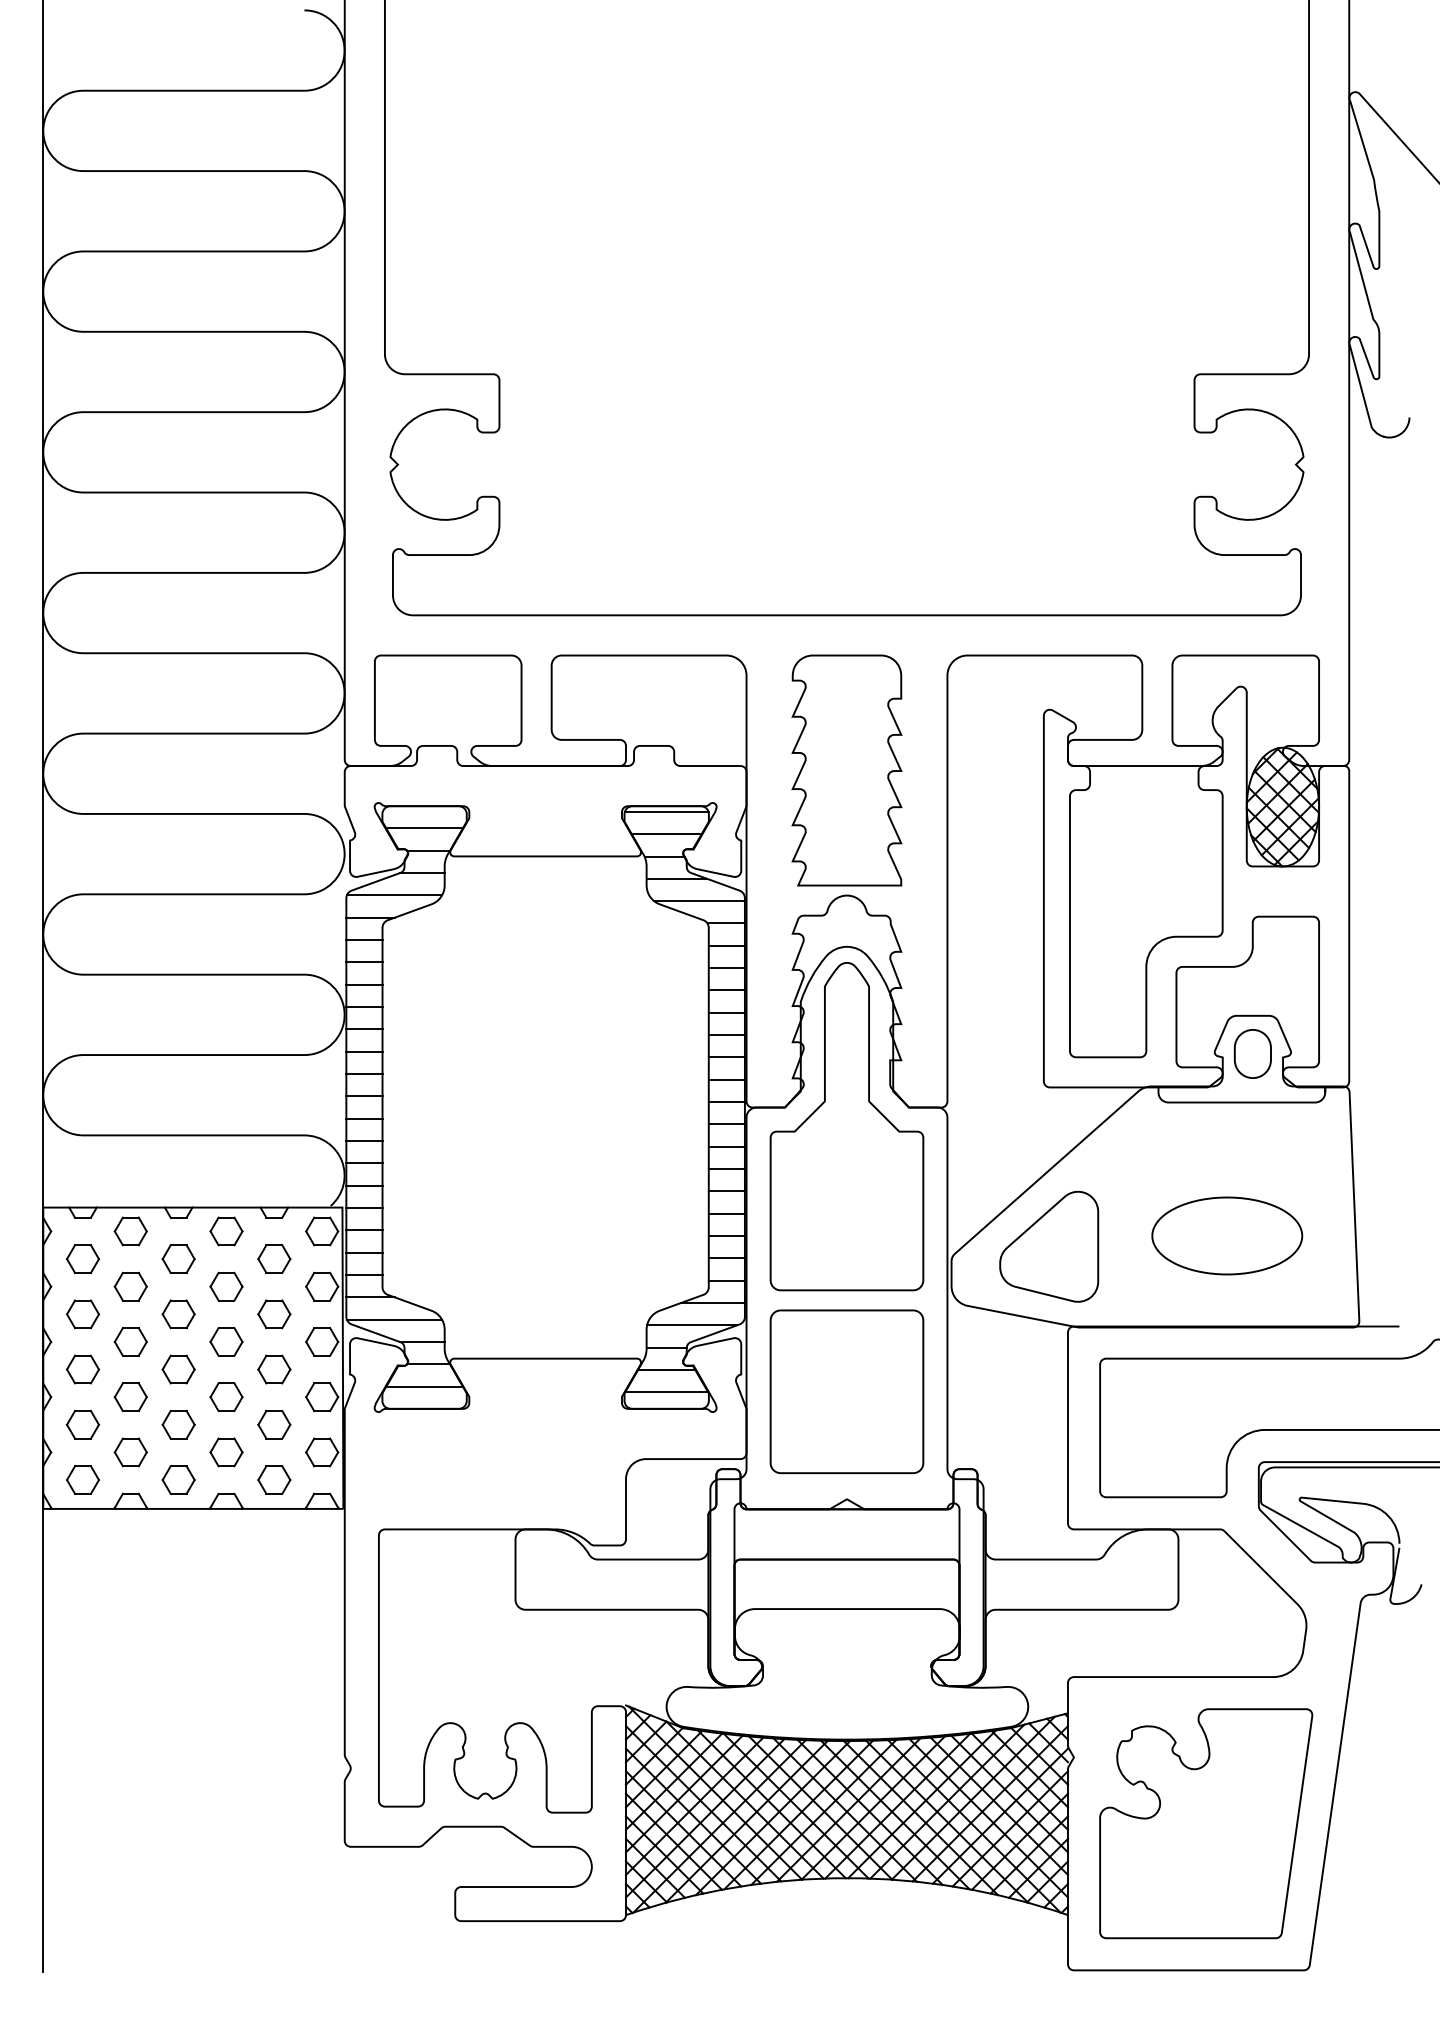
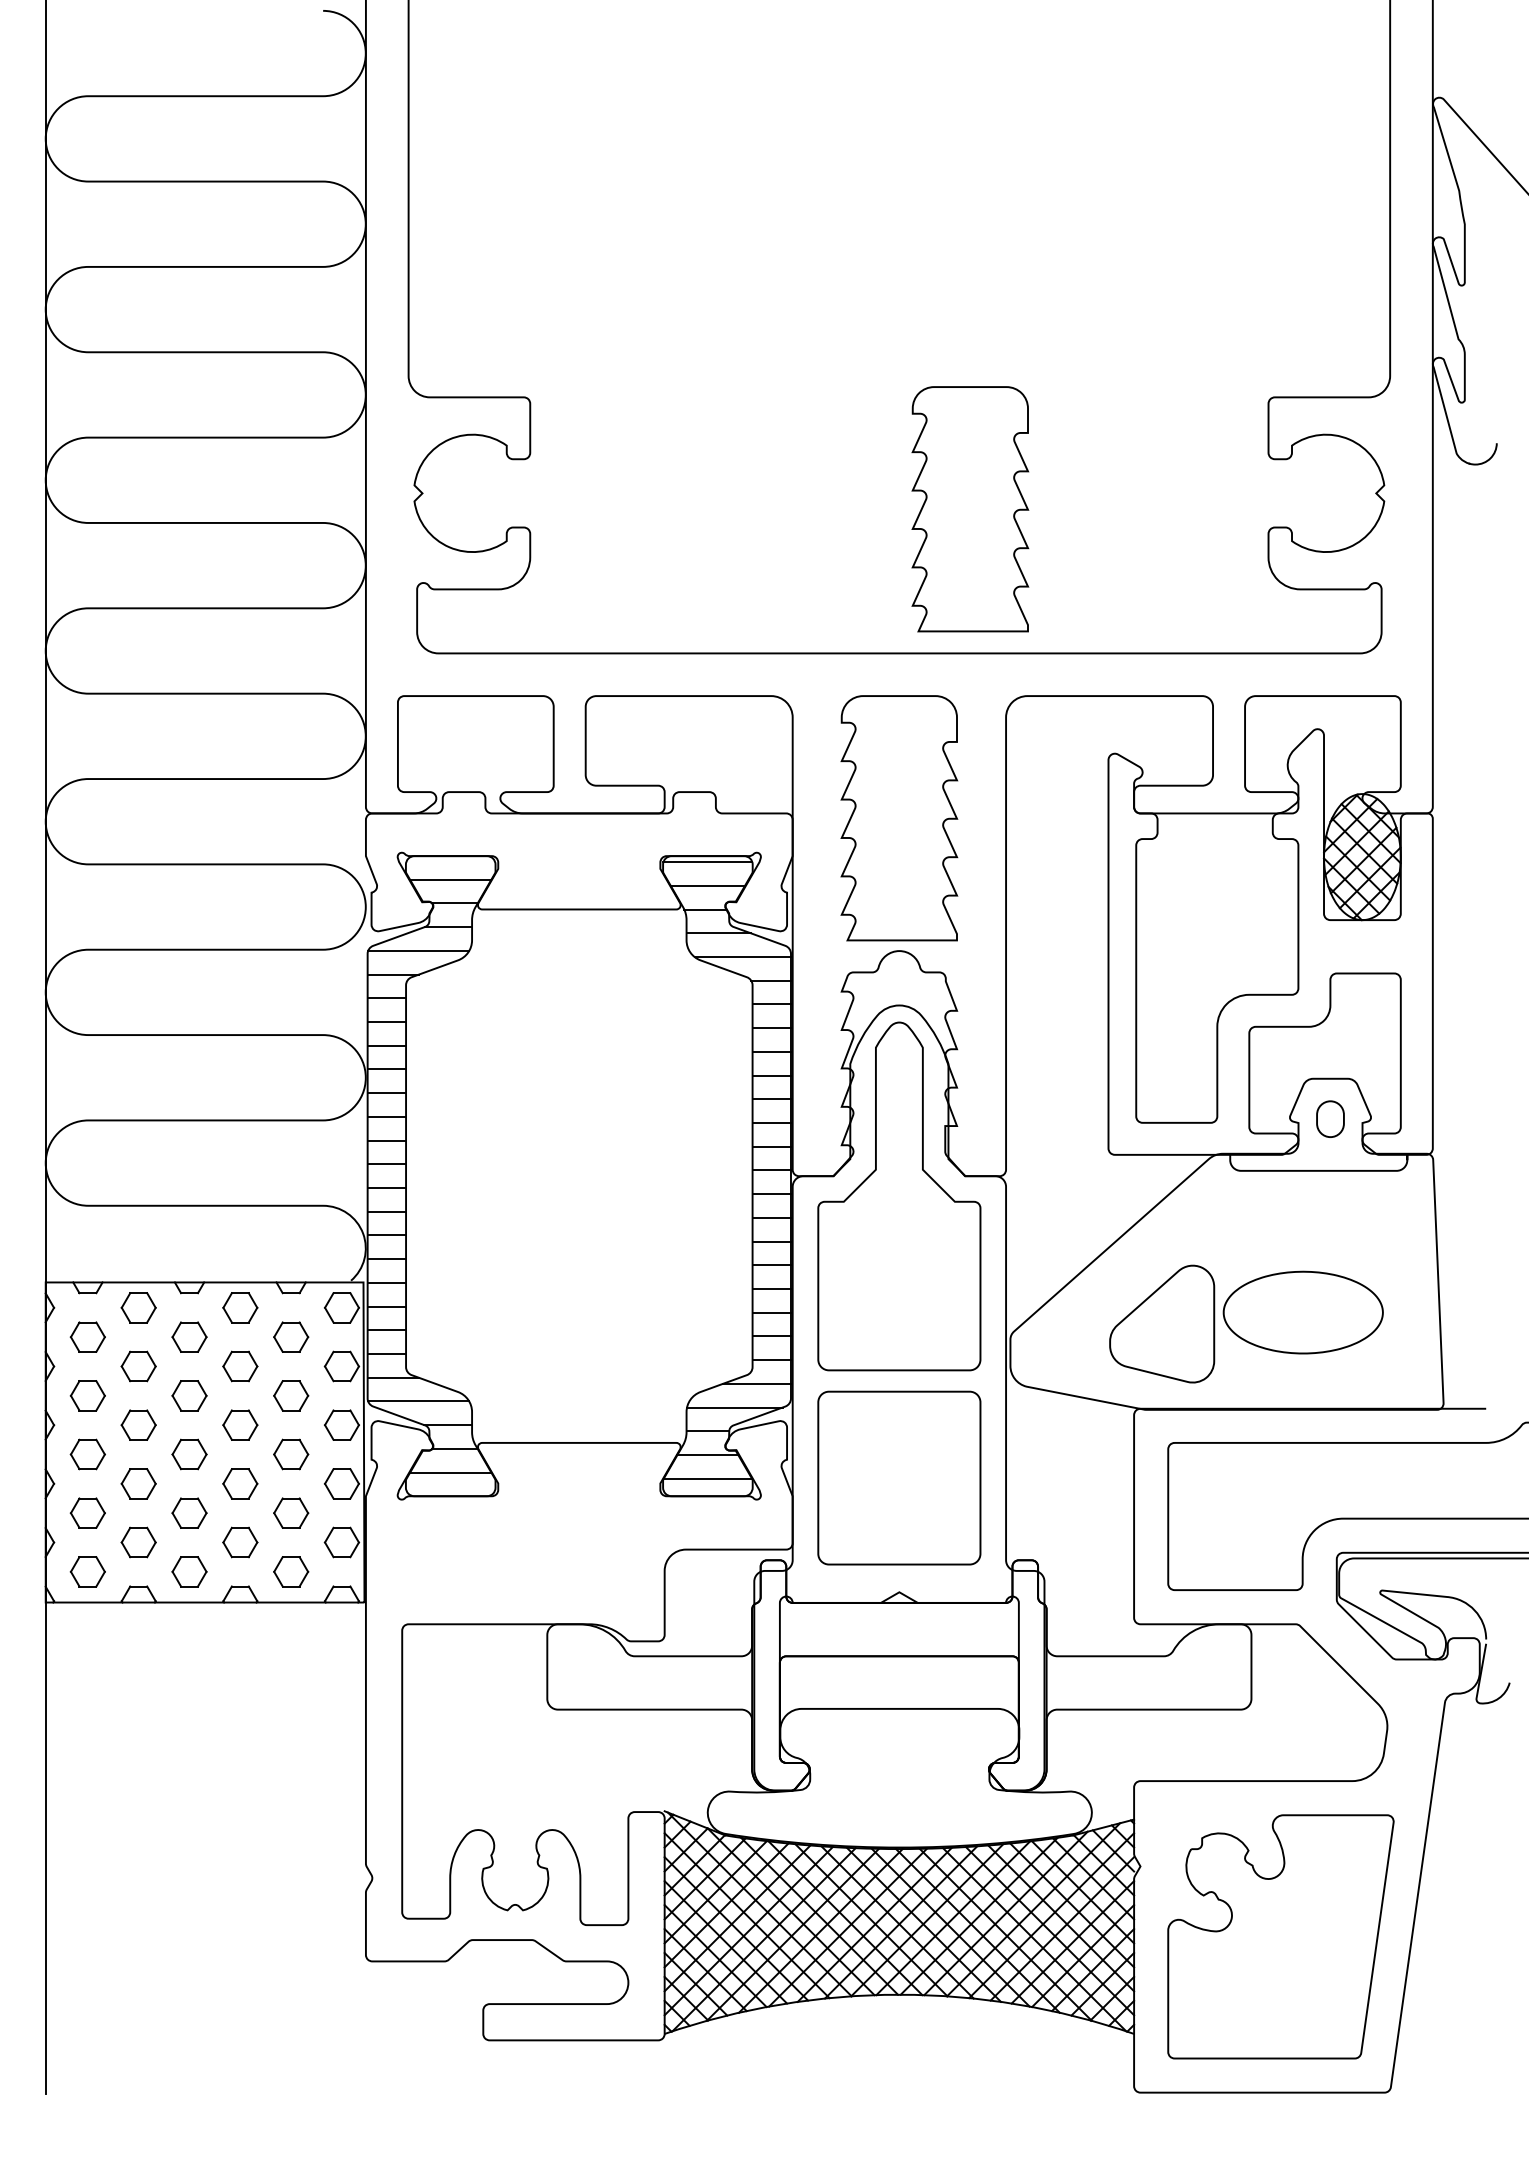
part: (913, 479) -> (970, 509), added
part: (1252, 1053) -> (1330, 1118), size x0.7
part: (1049, 1246) -> (1162, 1323), moved

